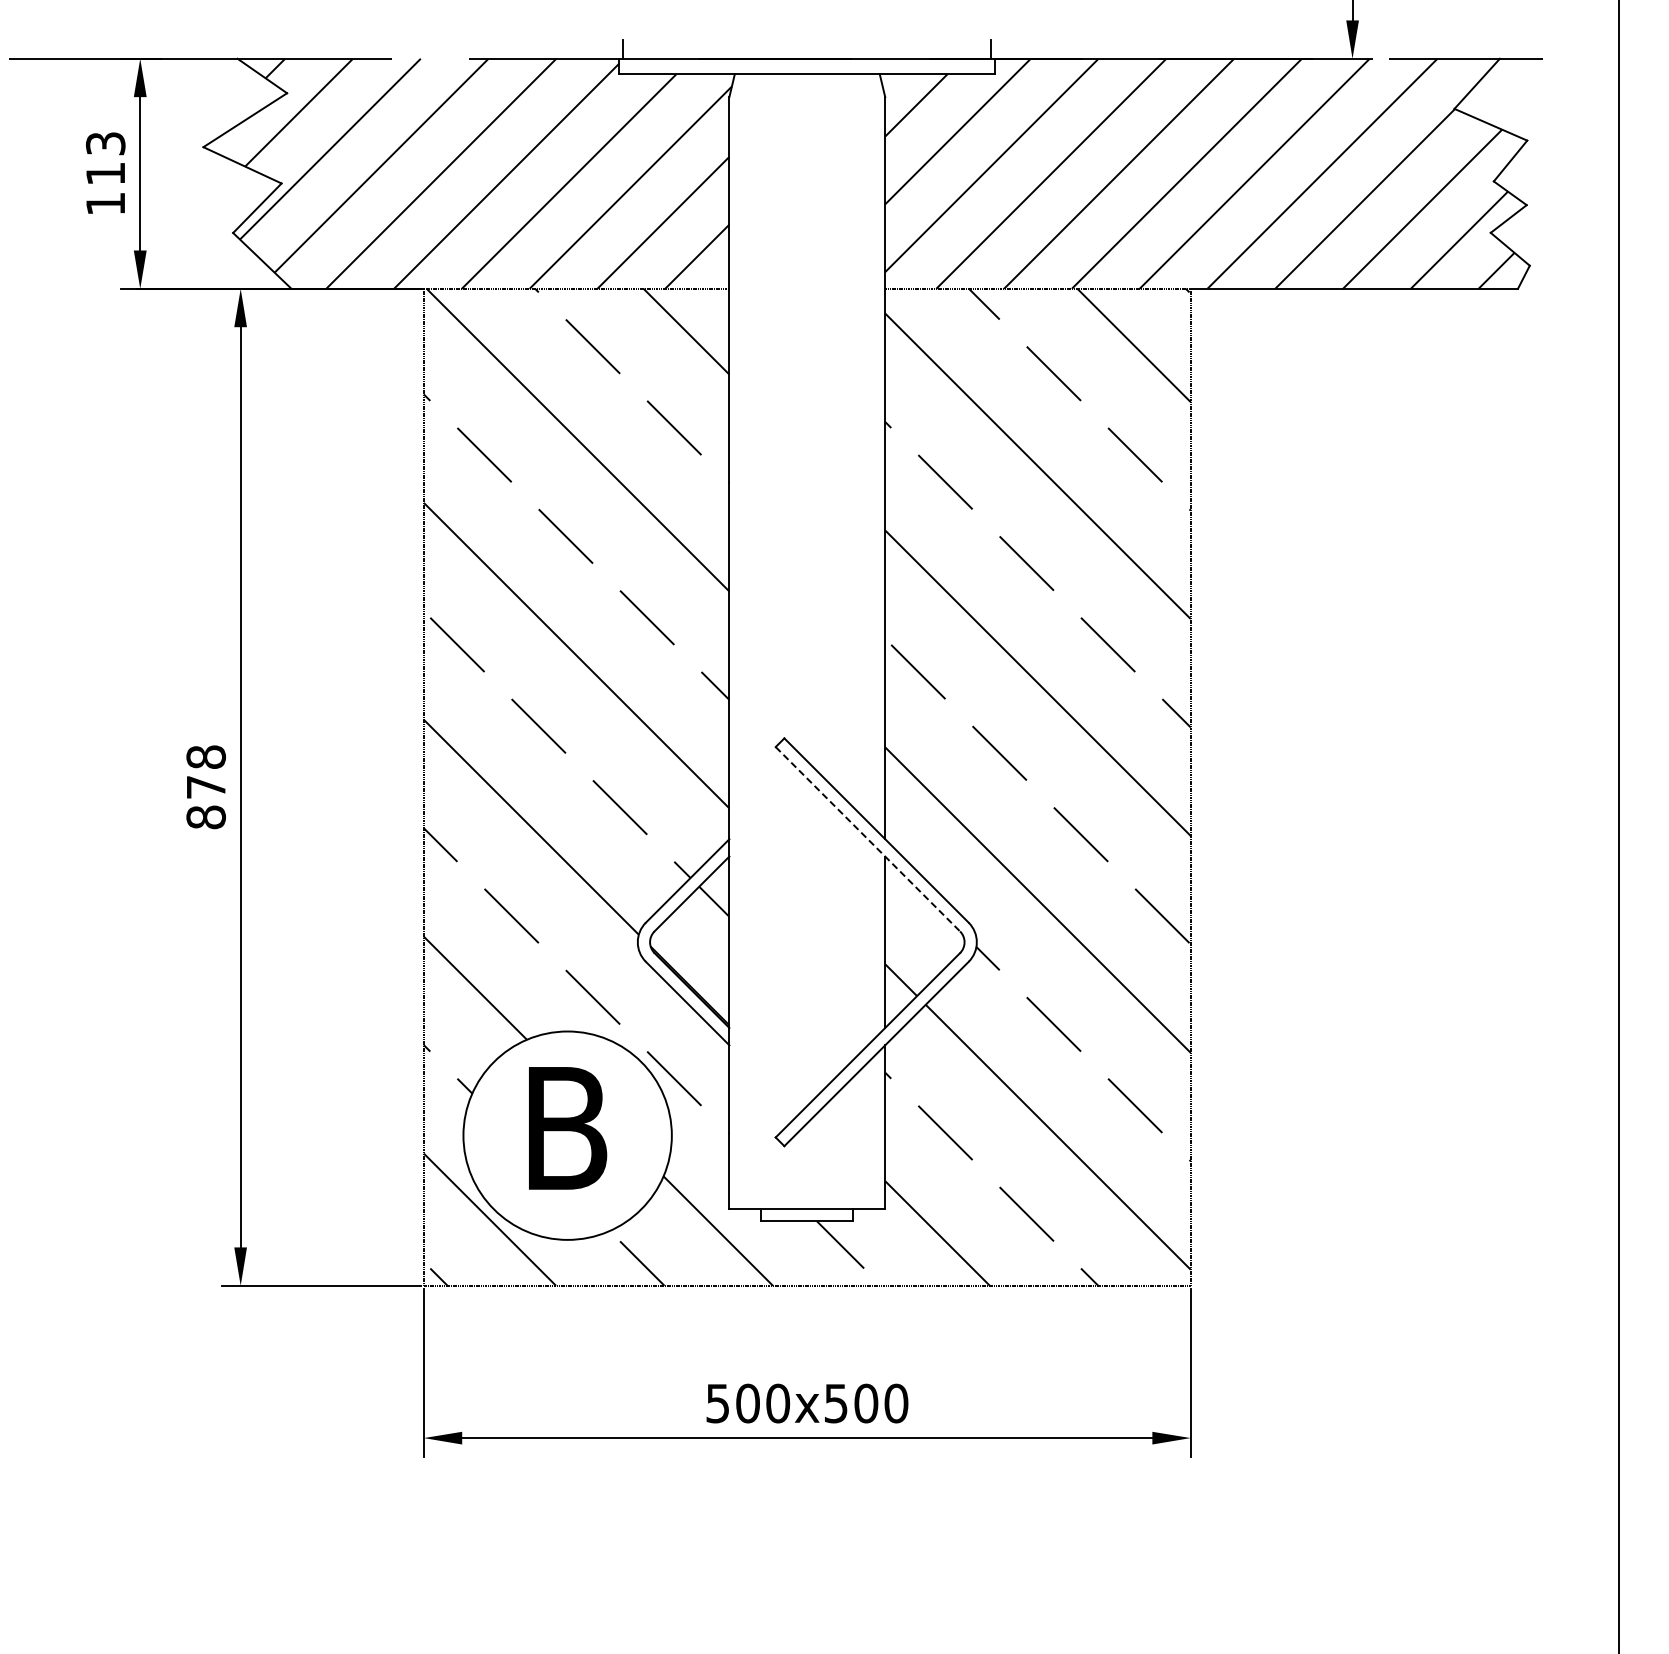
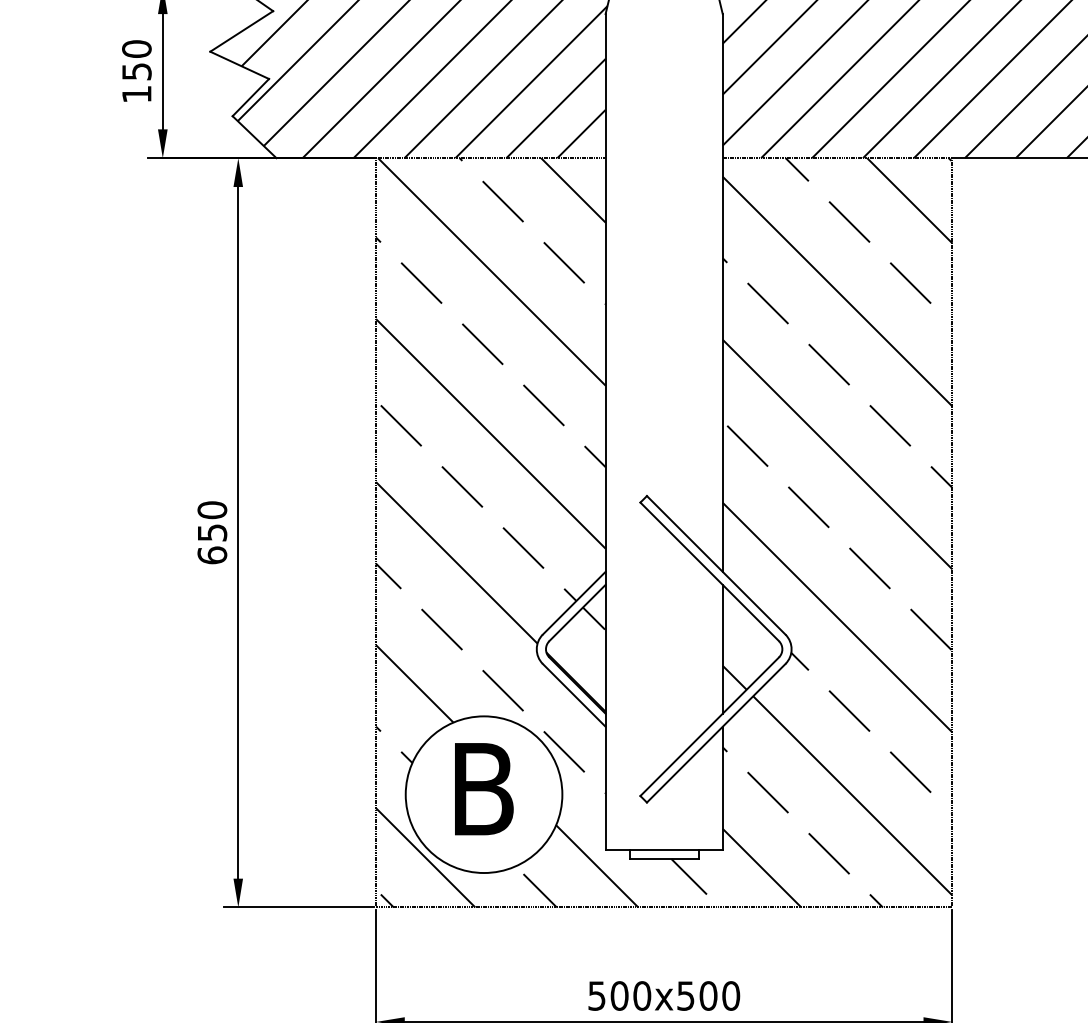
text: (105, 158) -> (136, 60), 113 -> 150
text: (206, 787) -> (212, 532), 878 -> 650
line: (868, 839) -> (710, 572), dashed -> solid

